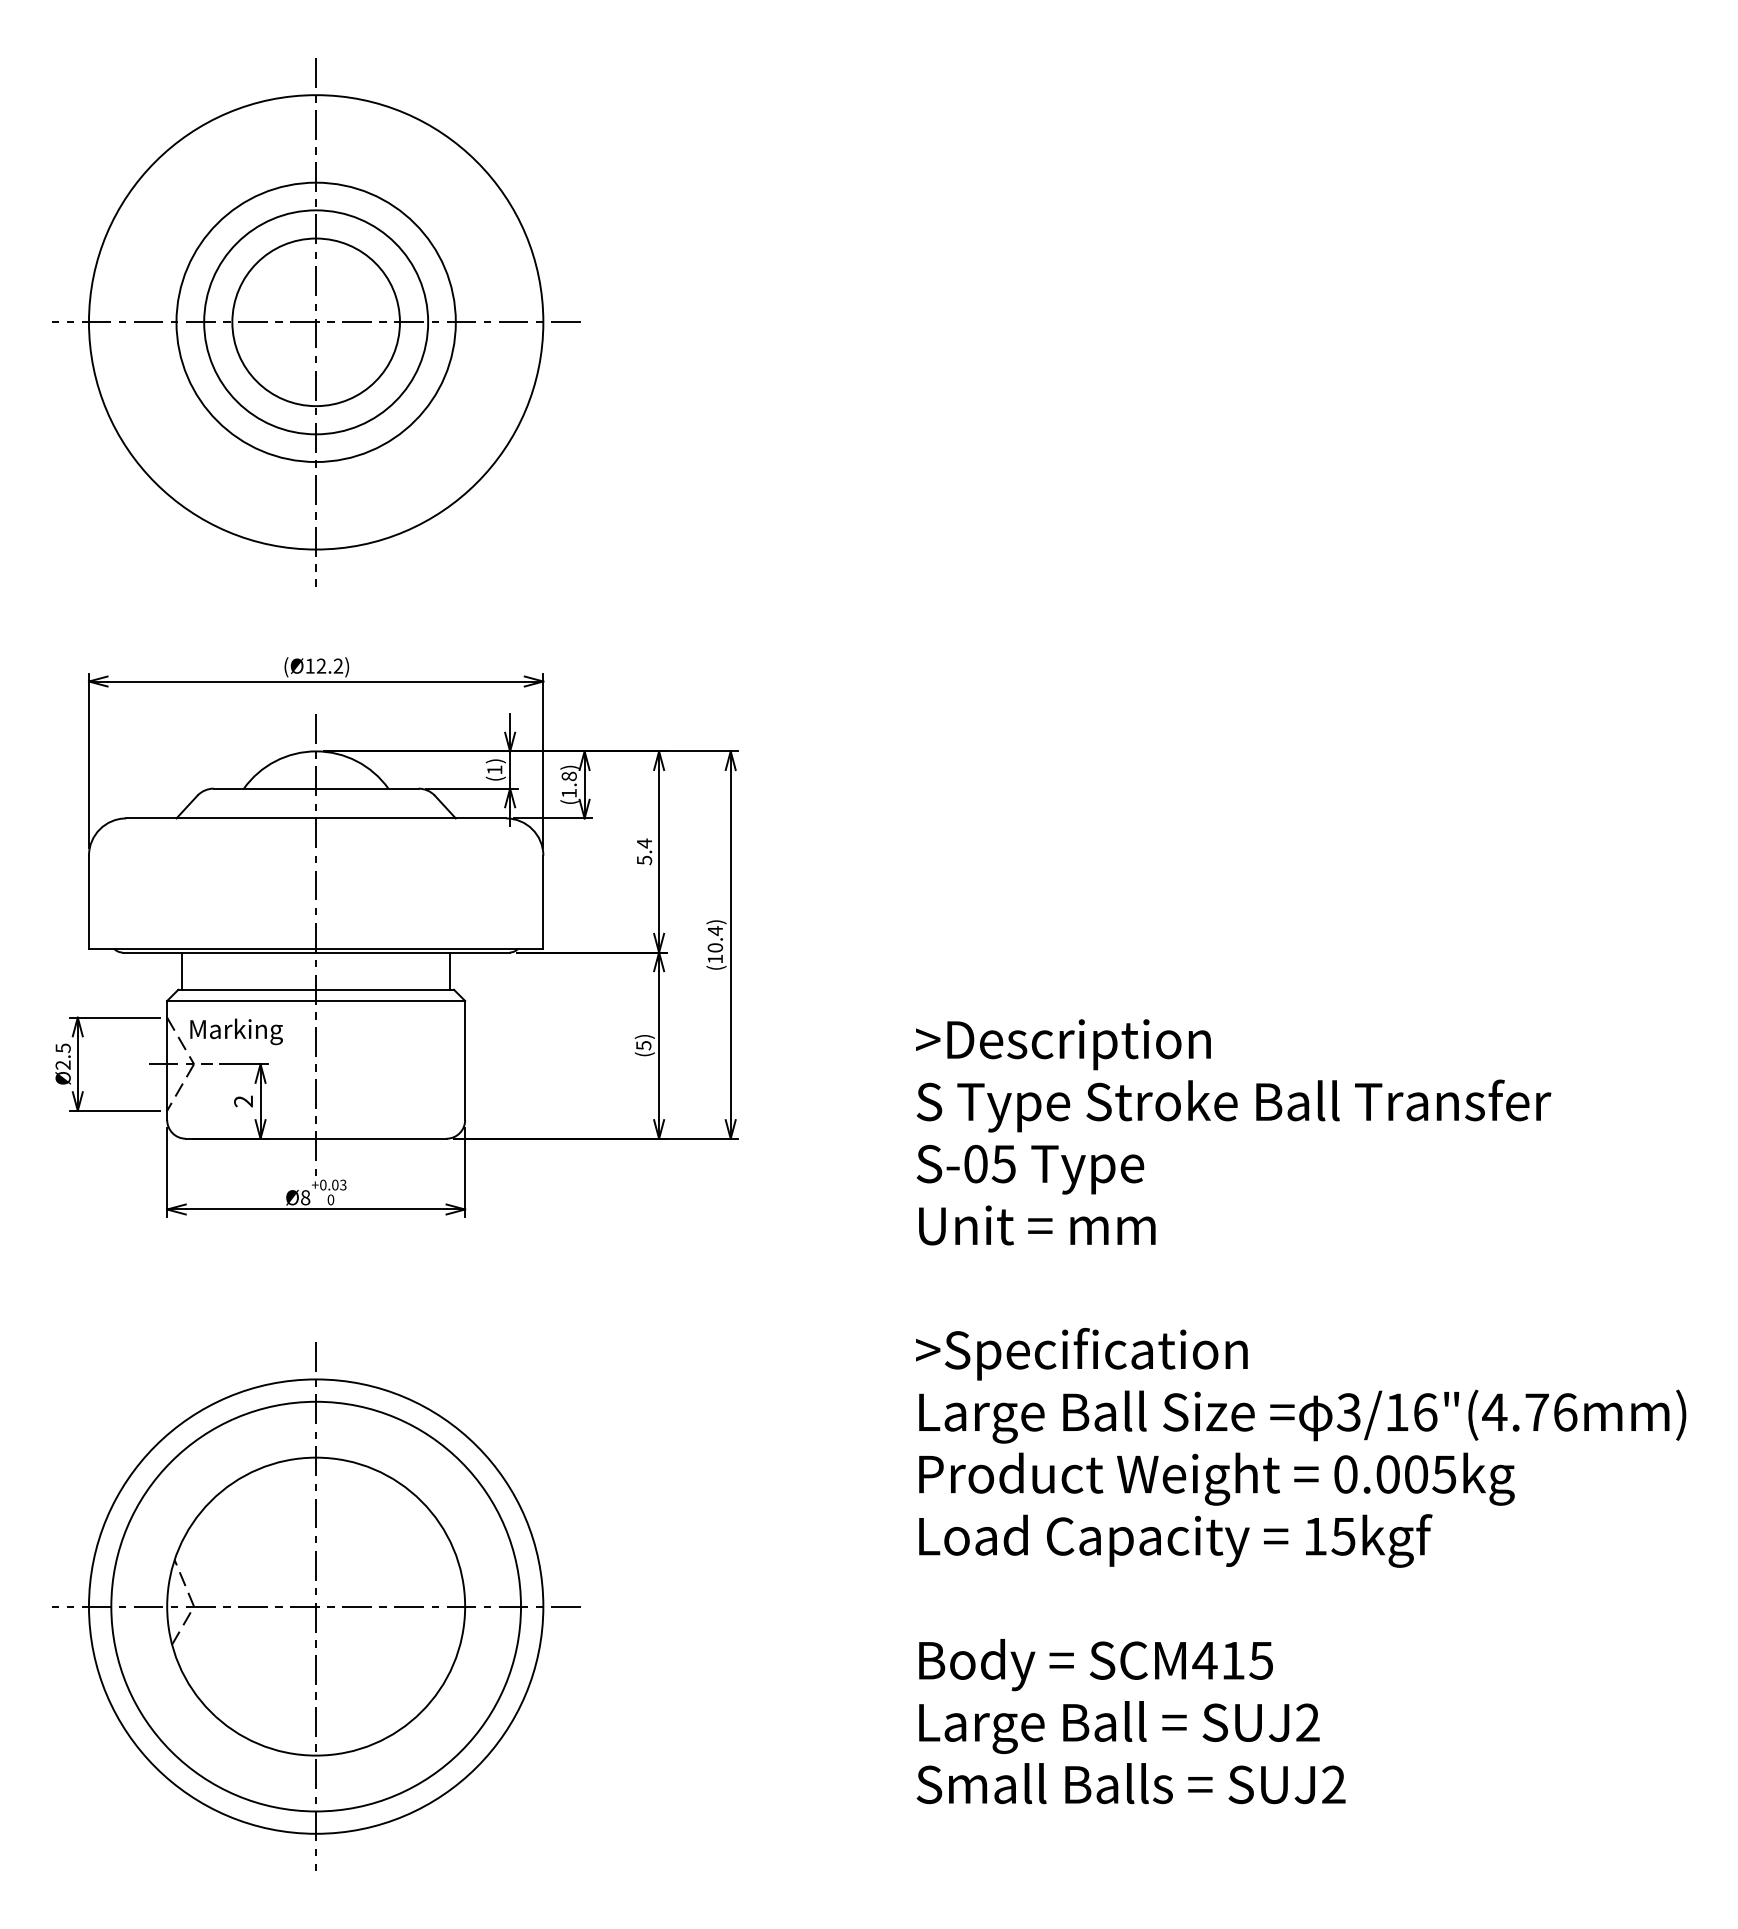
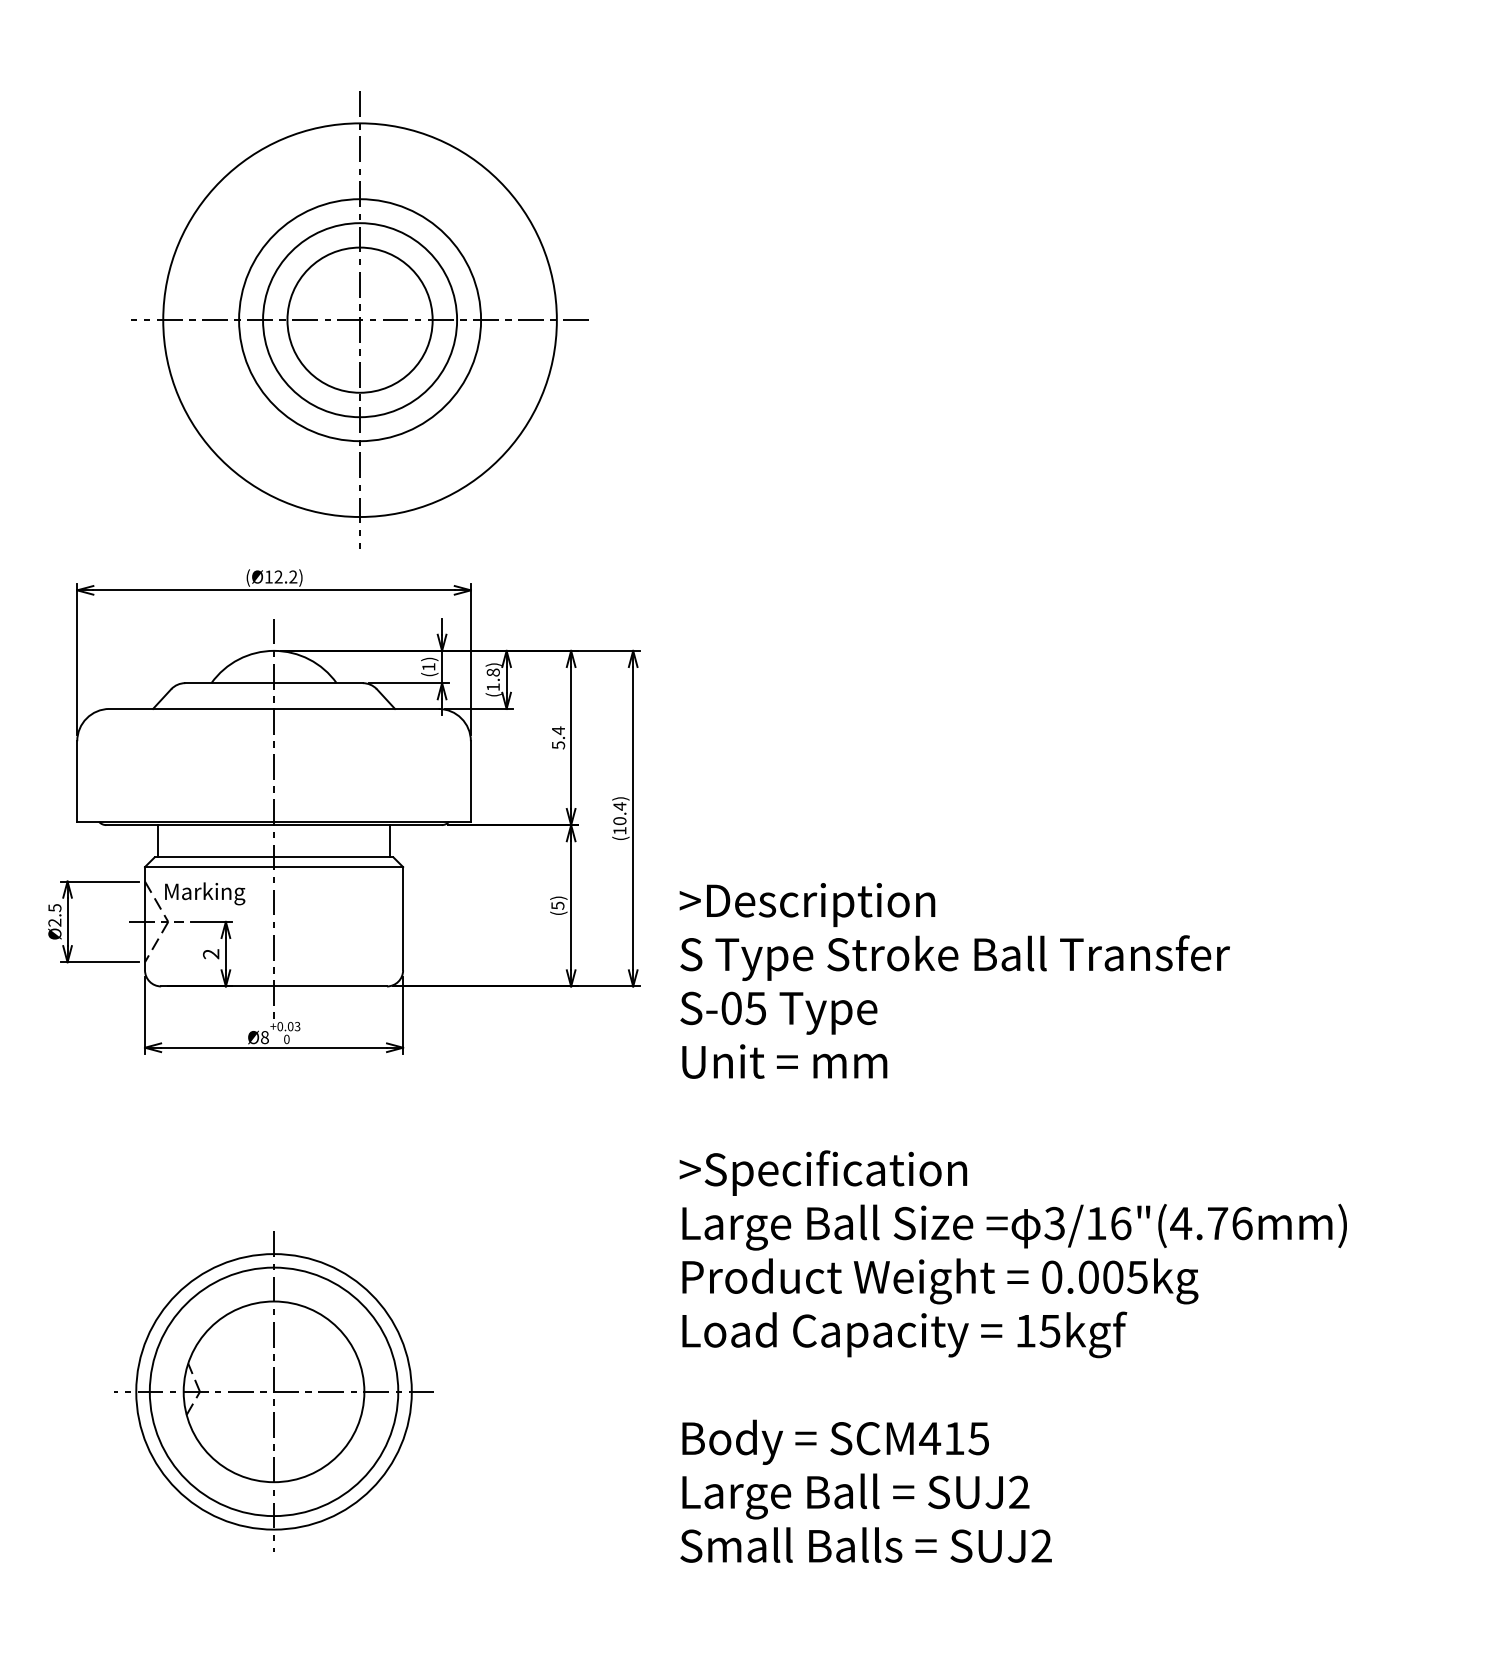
part: (315, 321) -> (359, 319), moved
text: (1300, 1411) -> (1012, 1222), moved
part: (315, 1606) -> (273, 1391), size x0.7

